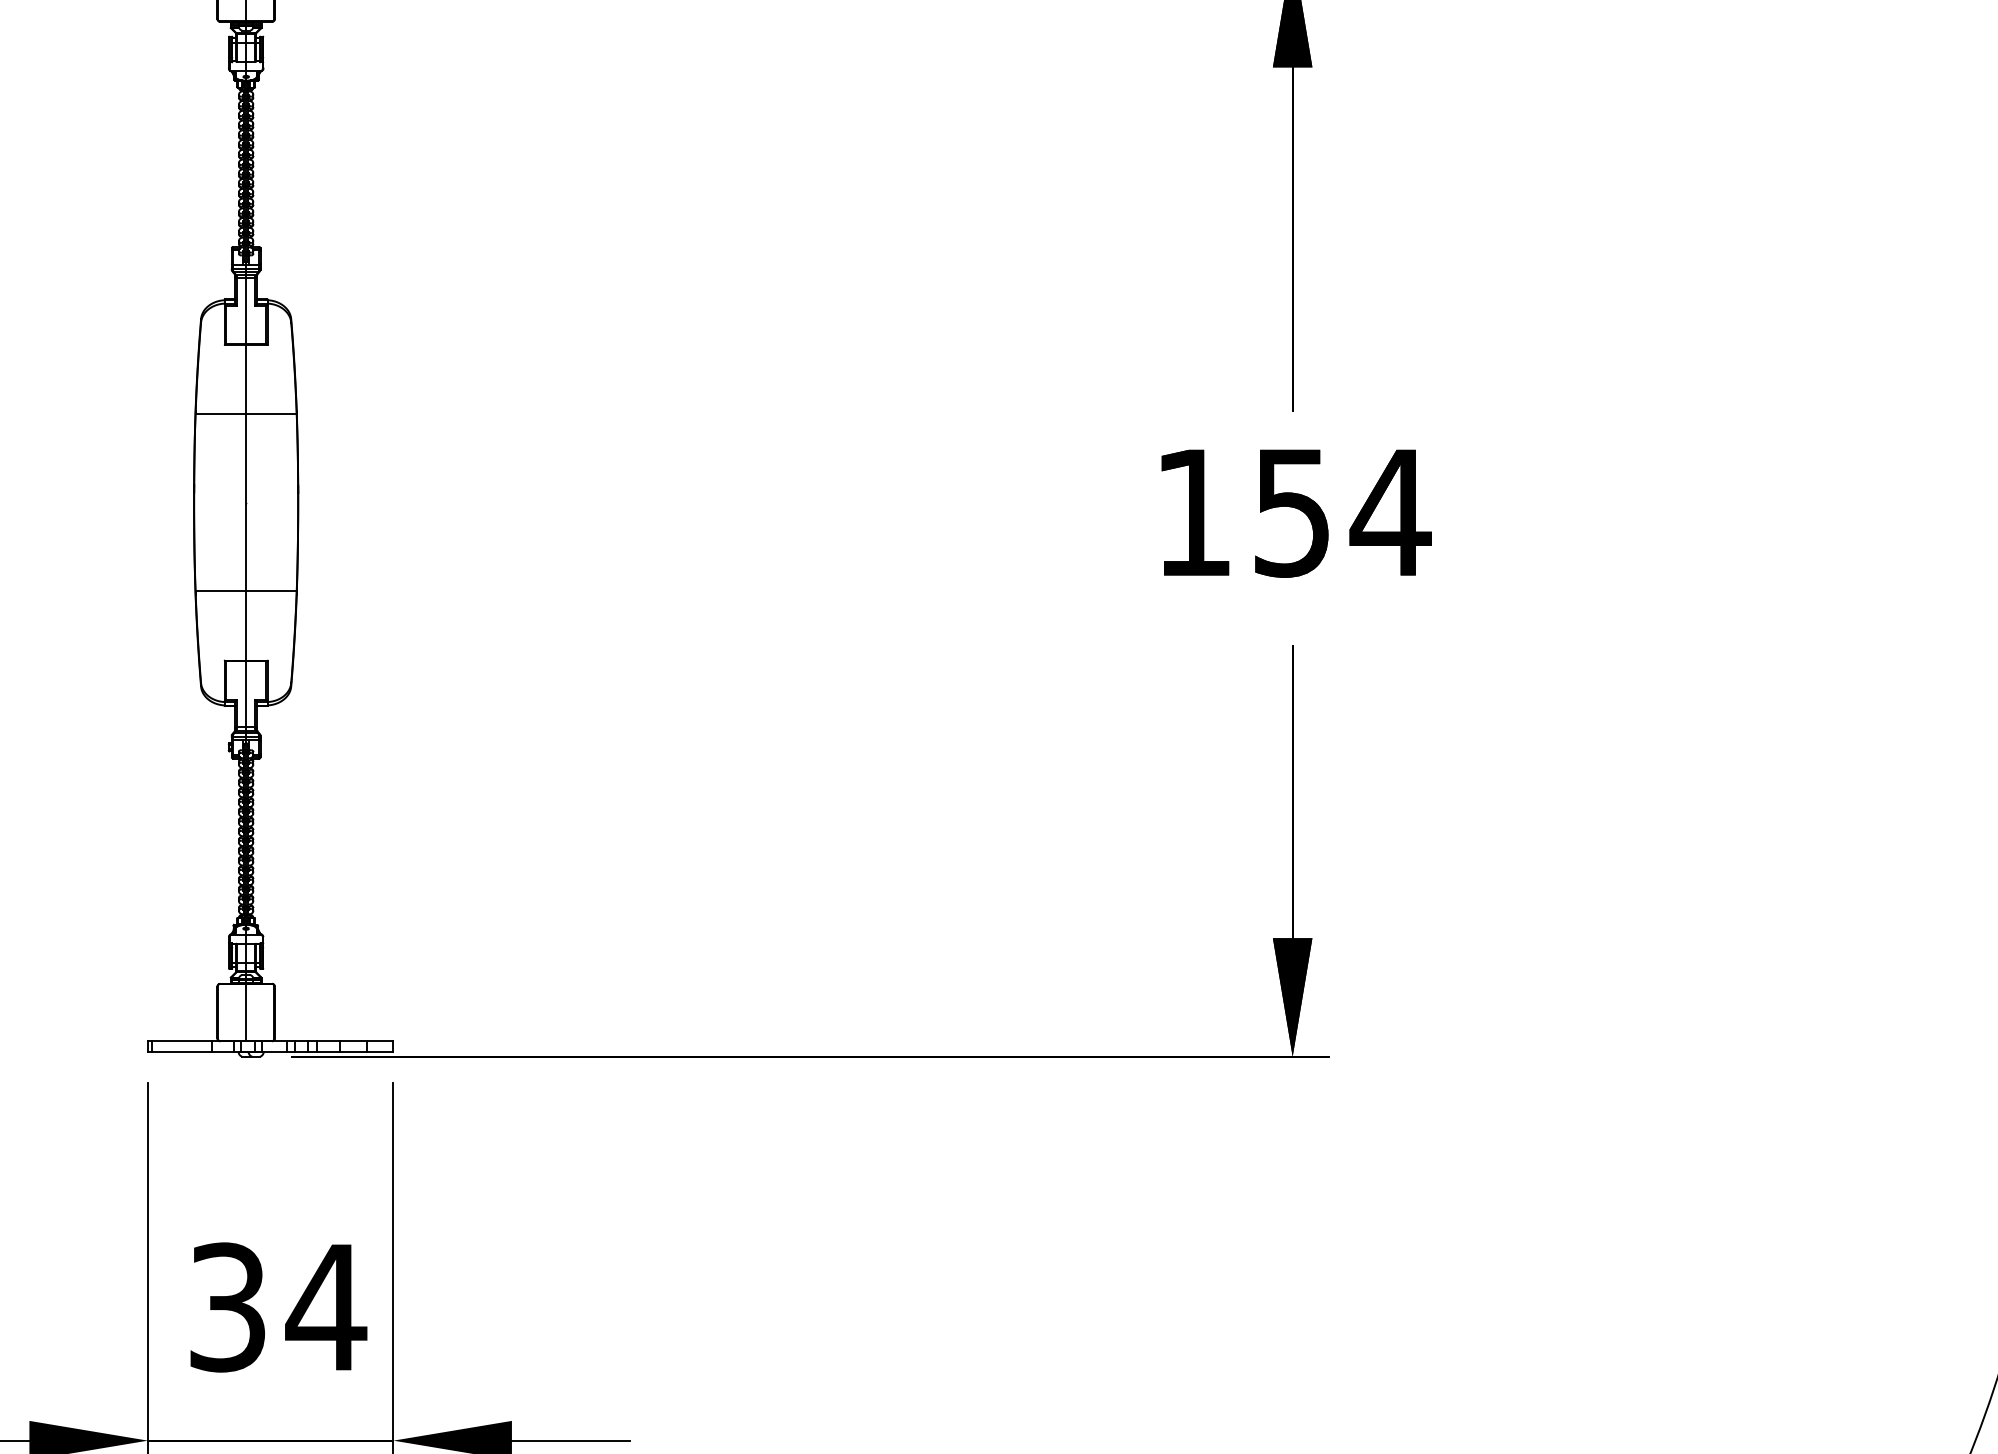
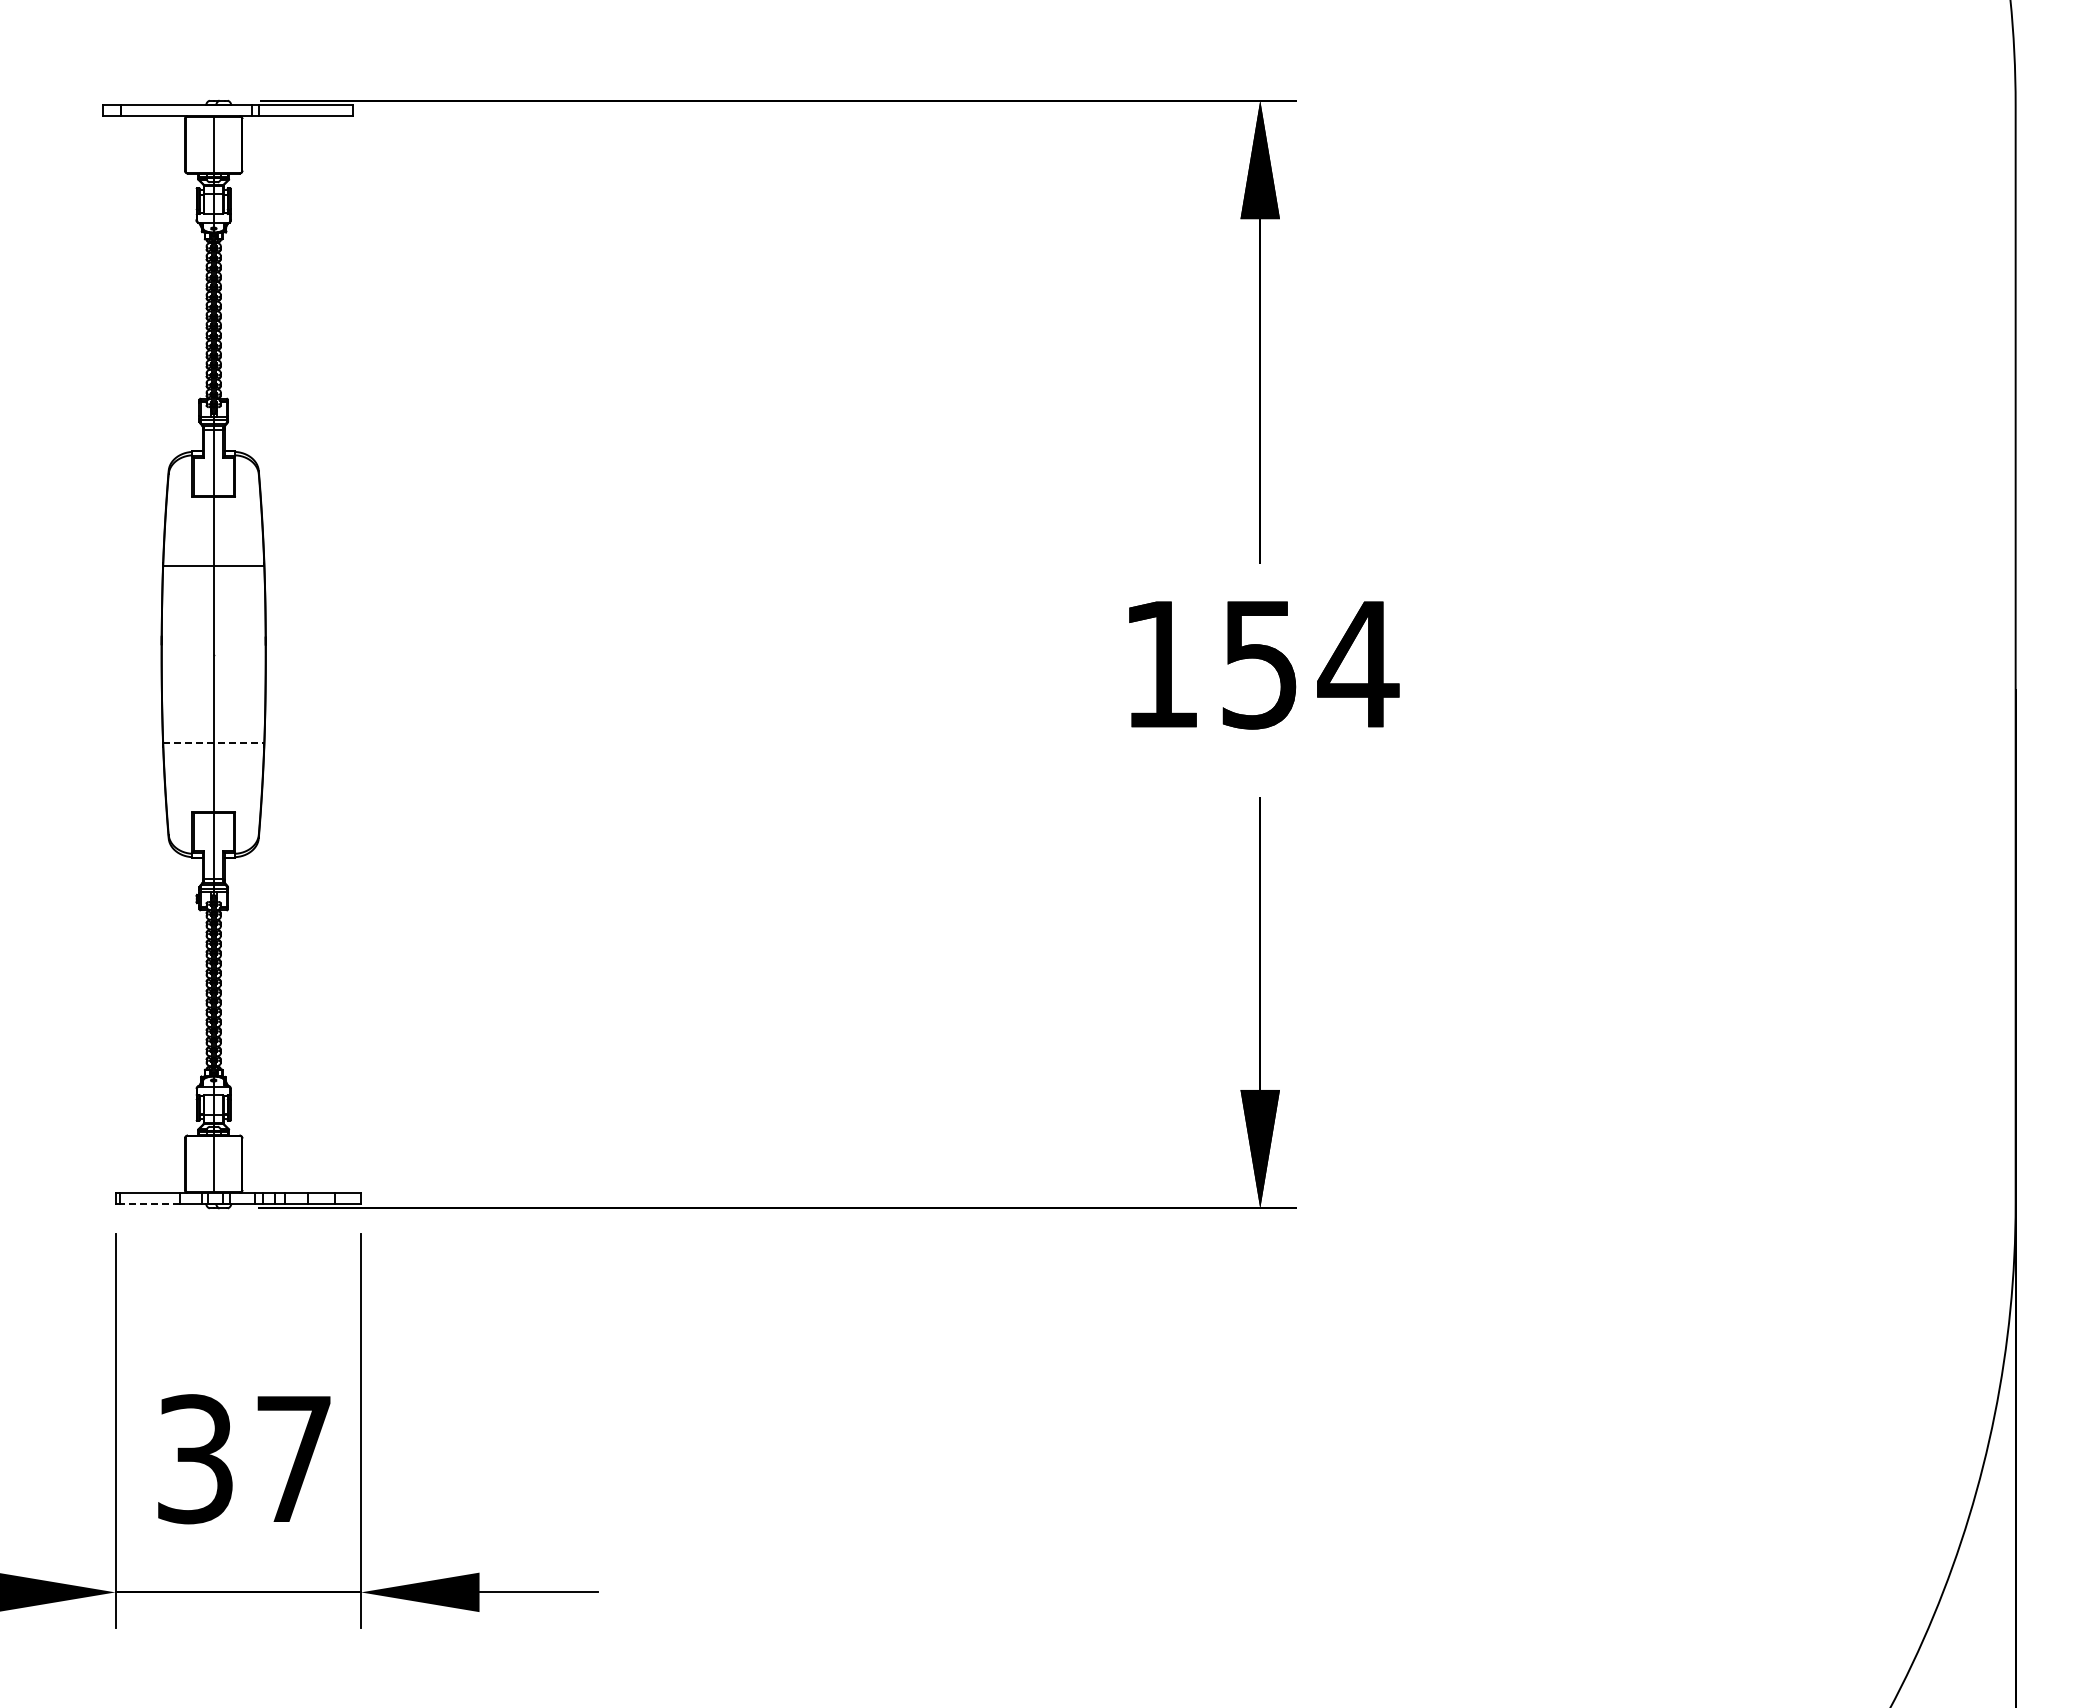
line: (245, 591) -> (213, 743), solid -> dashed
line: (181, 1051) -> (149, 1203), solid -> dashed
text: (325, 1306) -> (293, 1458), 34 -> 37

